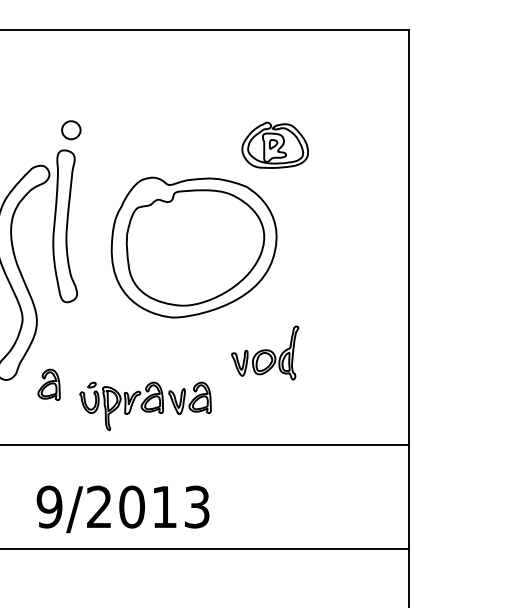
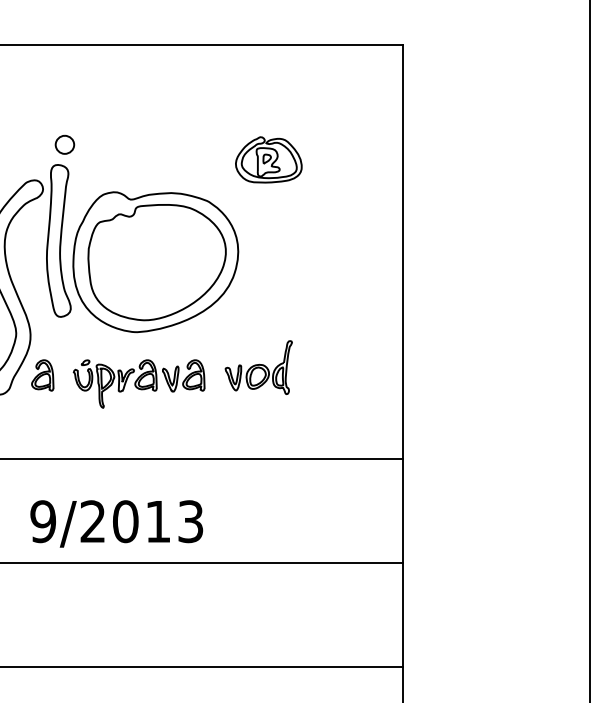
part: (193, 247) -> (155, 262), moved
part: (48, 384) -> (42, 375), moved
part: (144, 405) -> (138, 383), moved

